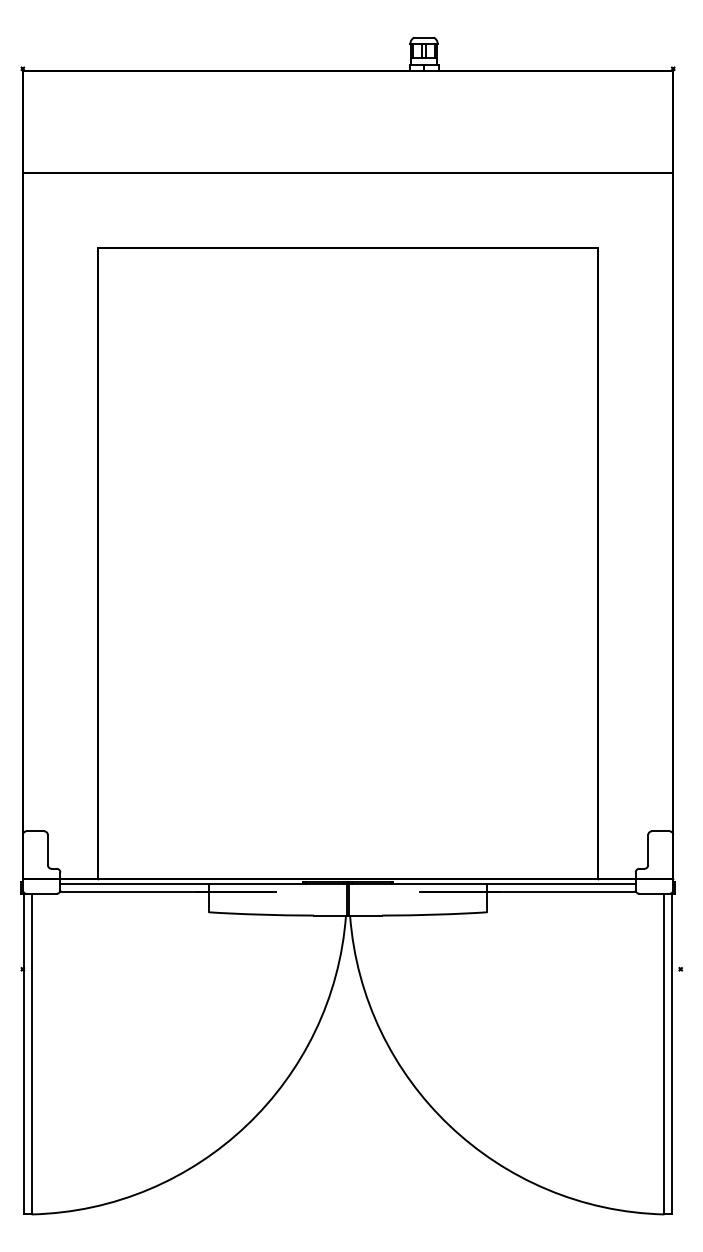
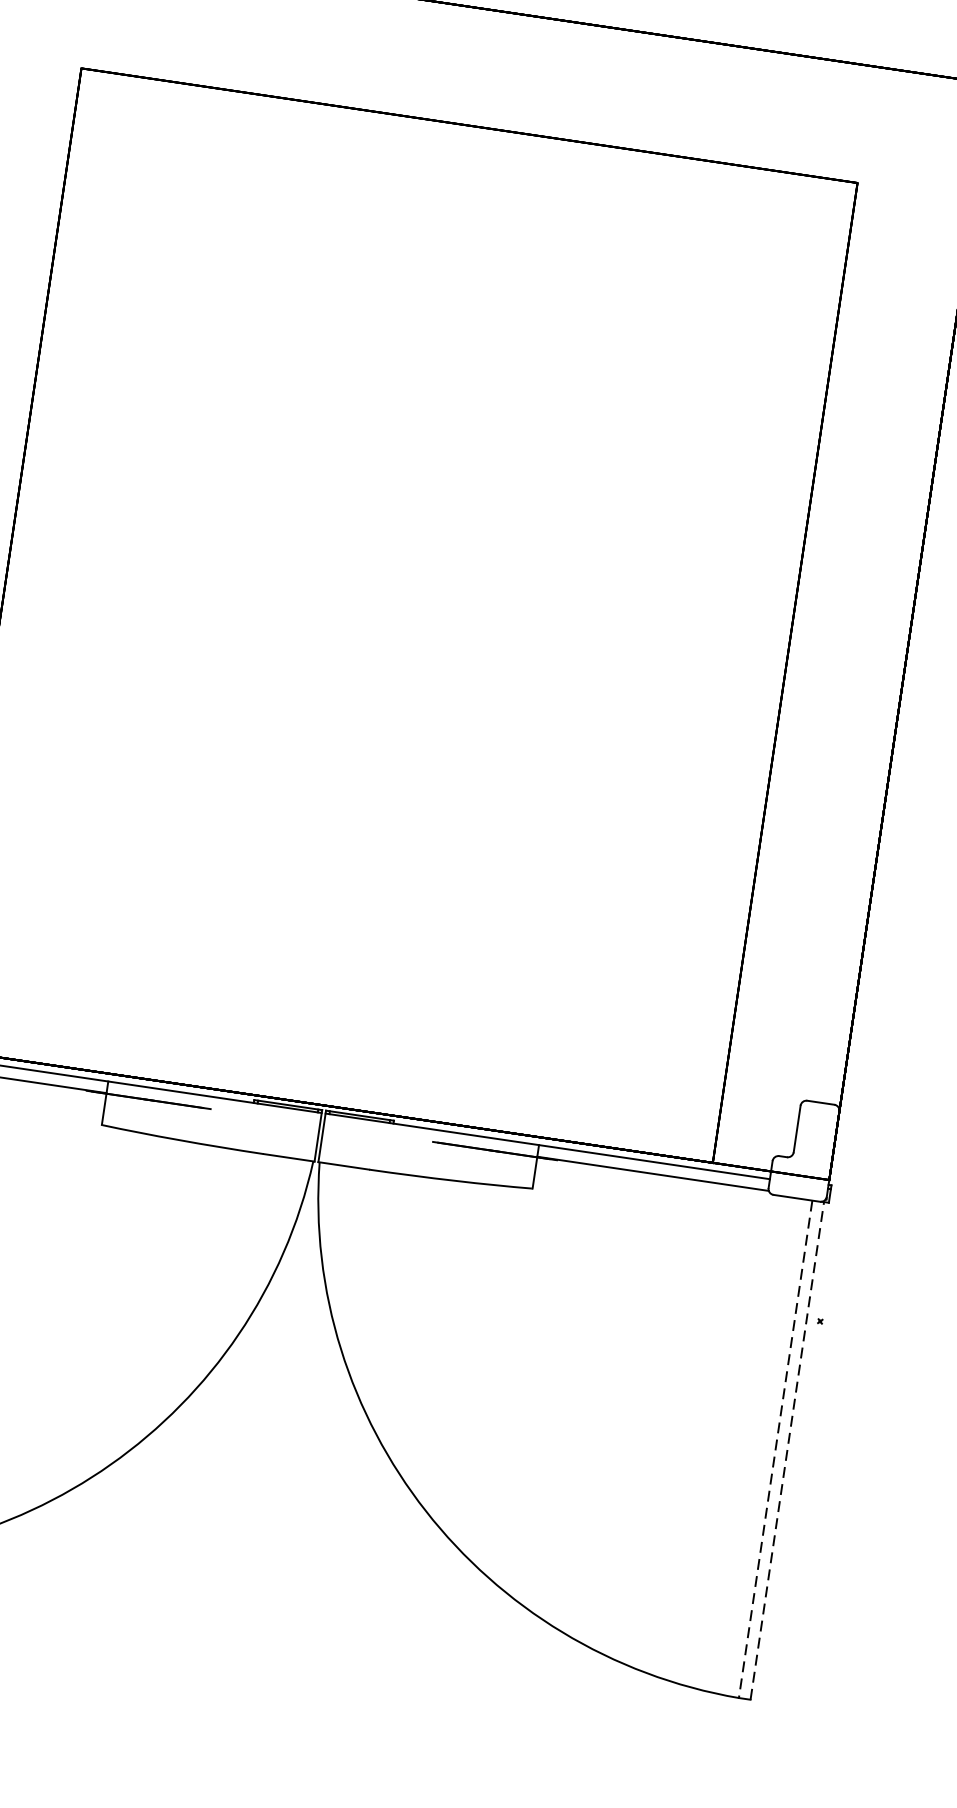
line: (671, 1053) -> (786, 1449), solid -> dashed
line: (664, 1054) -> (775, 1449), solid -> dashed

